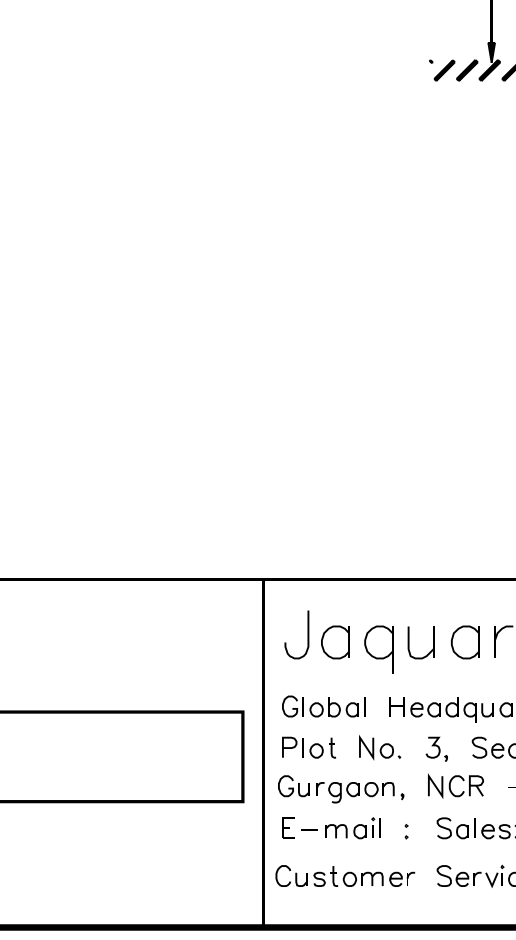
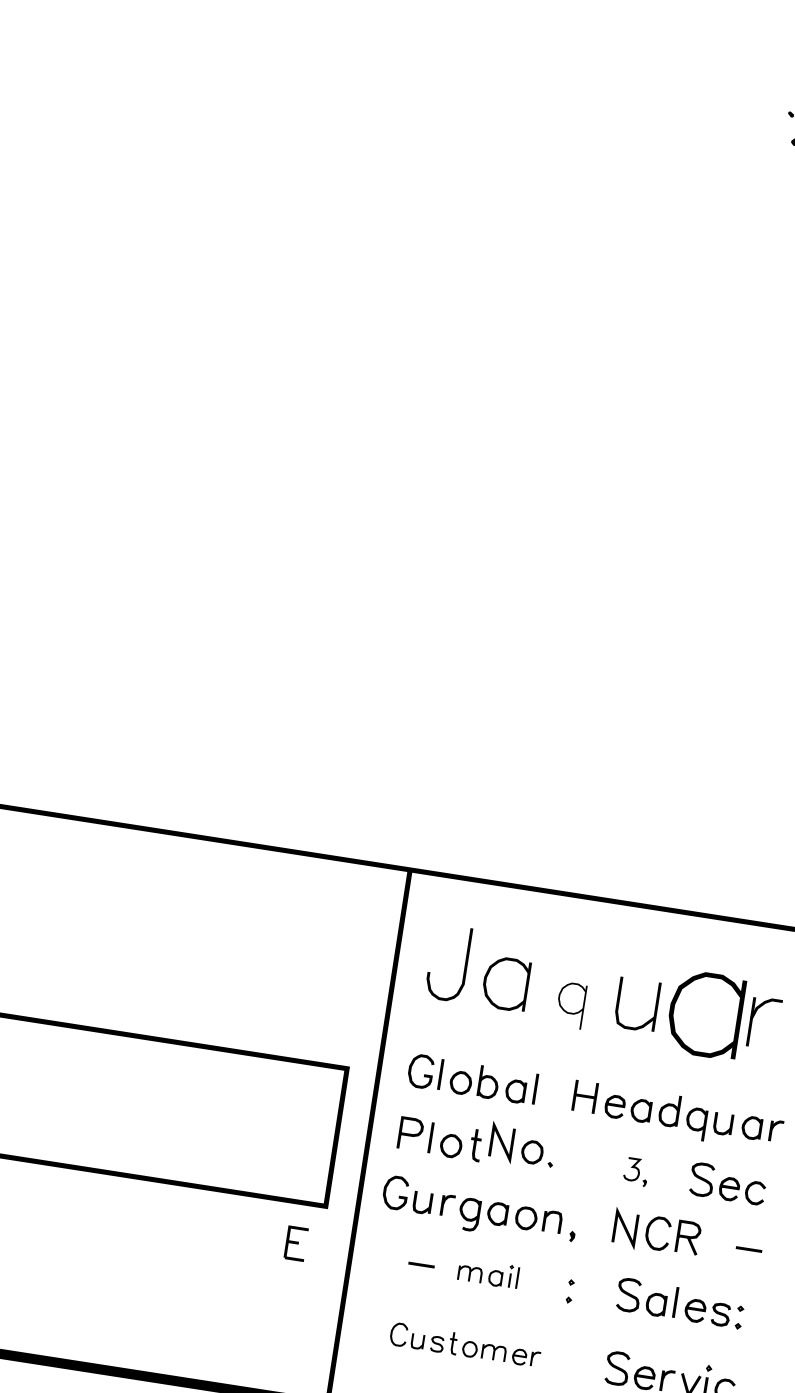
part: (465, 642) -> (705, 1014), size x1.6
part: (378, 649) -> (570, 1004), size x0.6
part: (380, 747) -> (523, 1145), moved
part: (436, 748) -> (635, 1170), size x0.7
part: (288, 827) -> (296, 1242), moved
part: (352, 828) -> (487, 1273), size x0.7
part: (345, 875) -> (465, 1344), size x0.7

